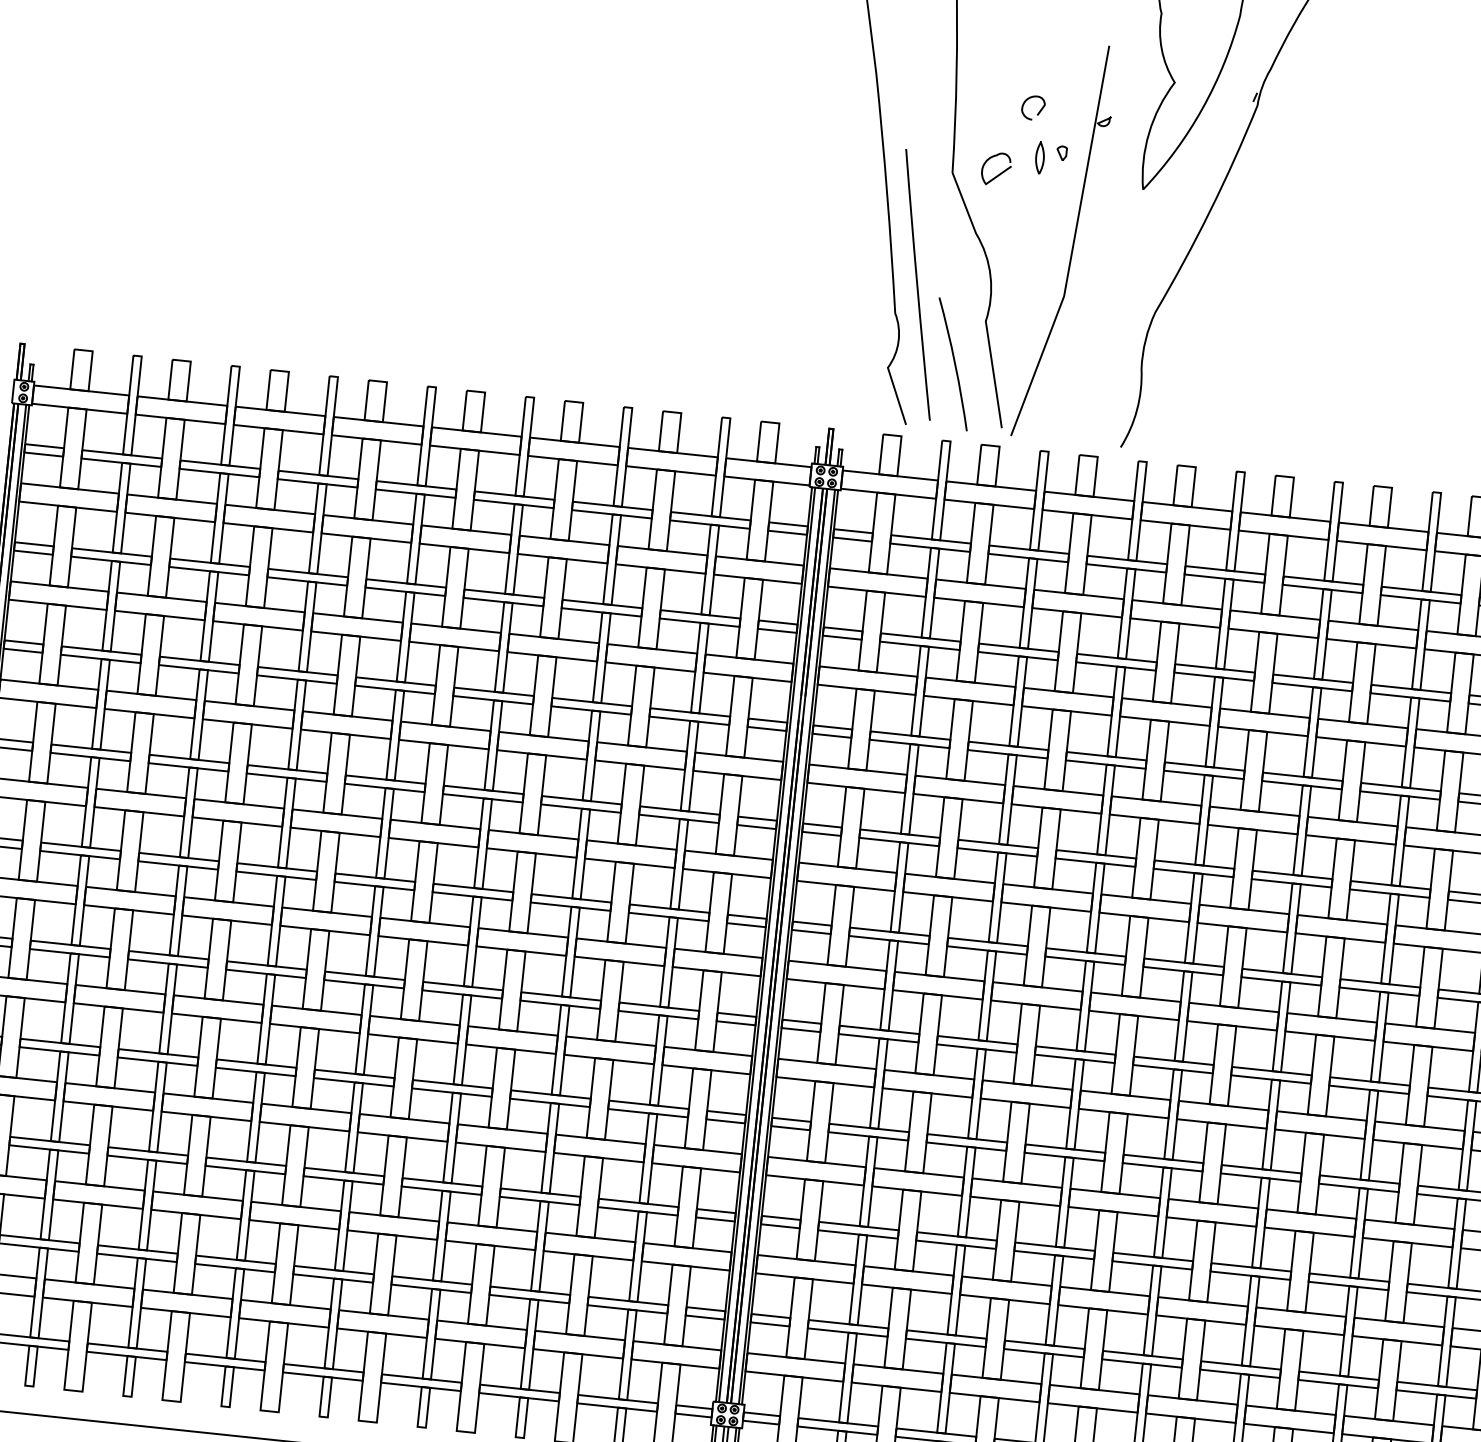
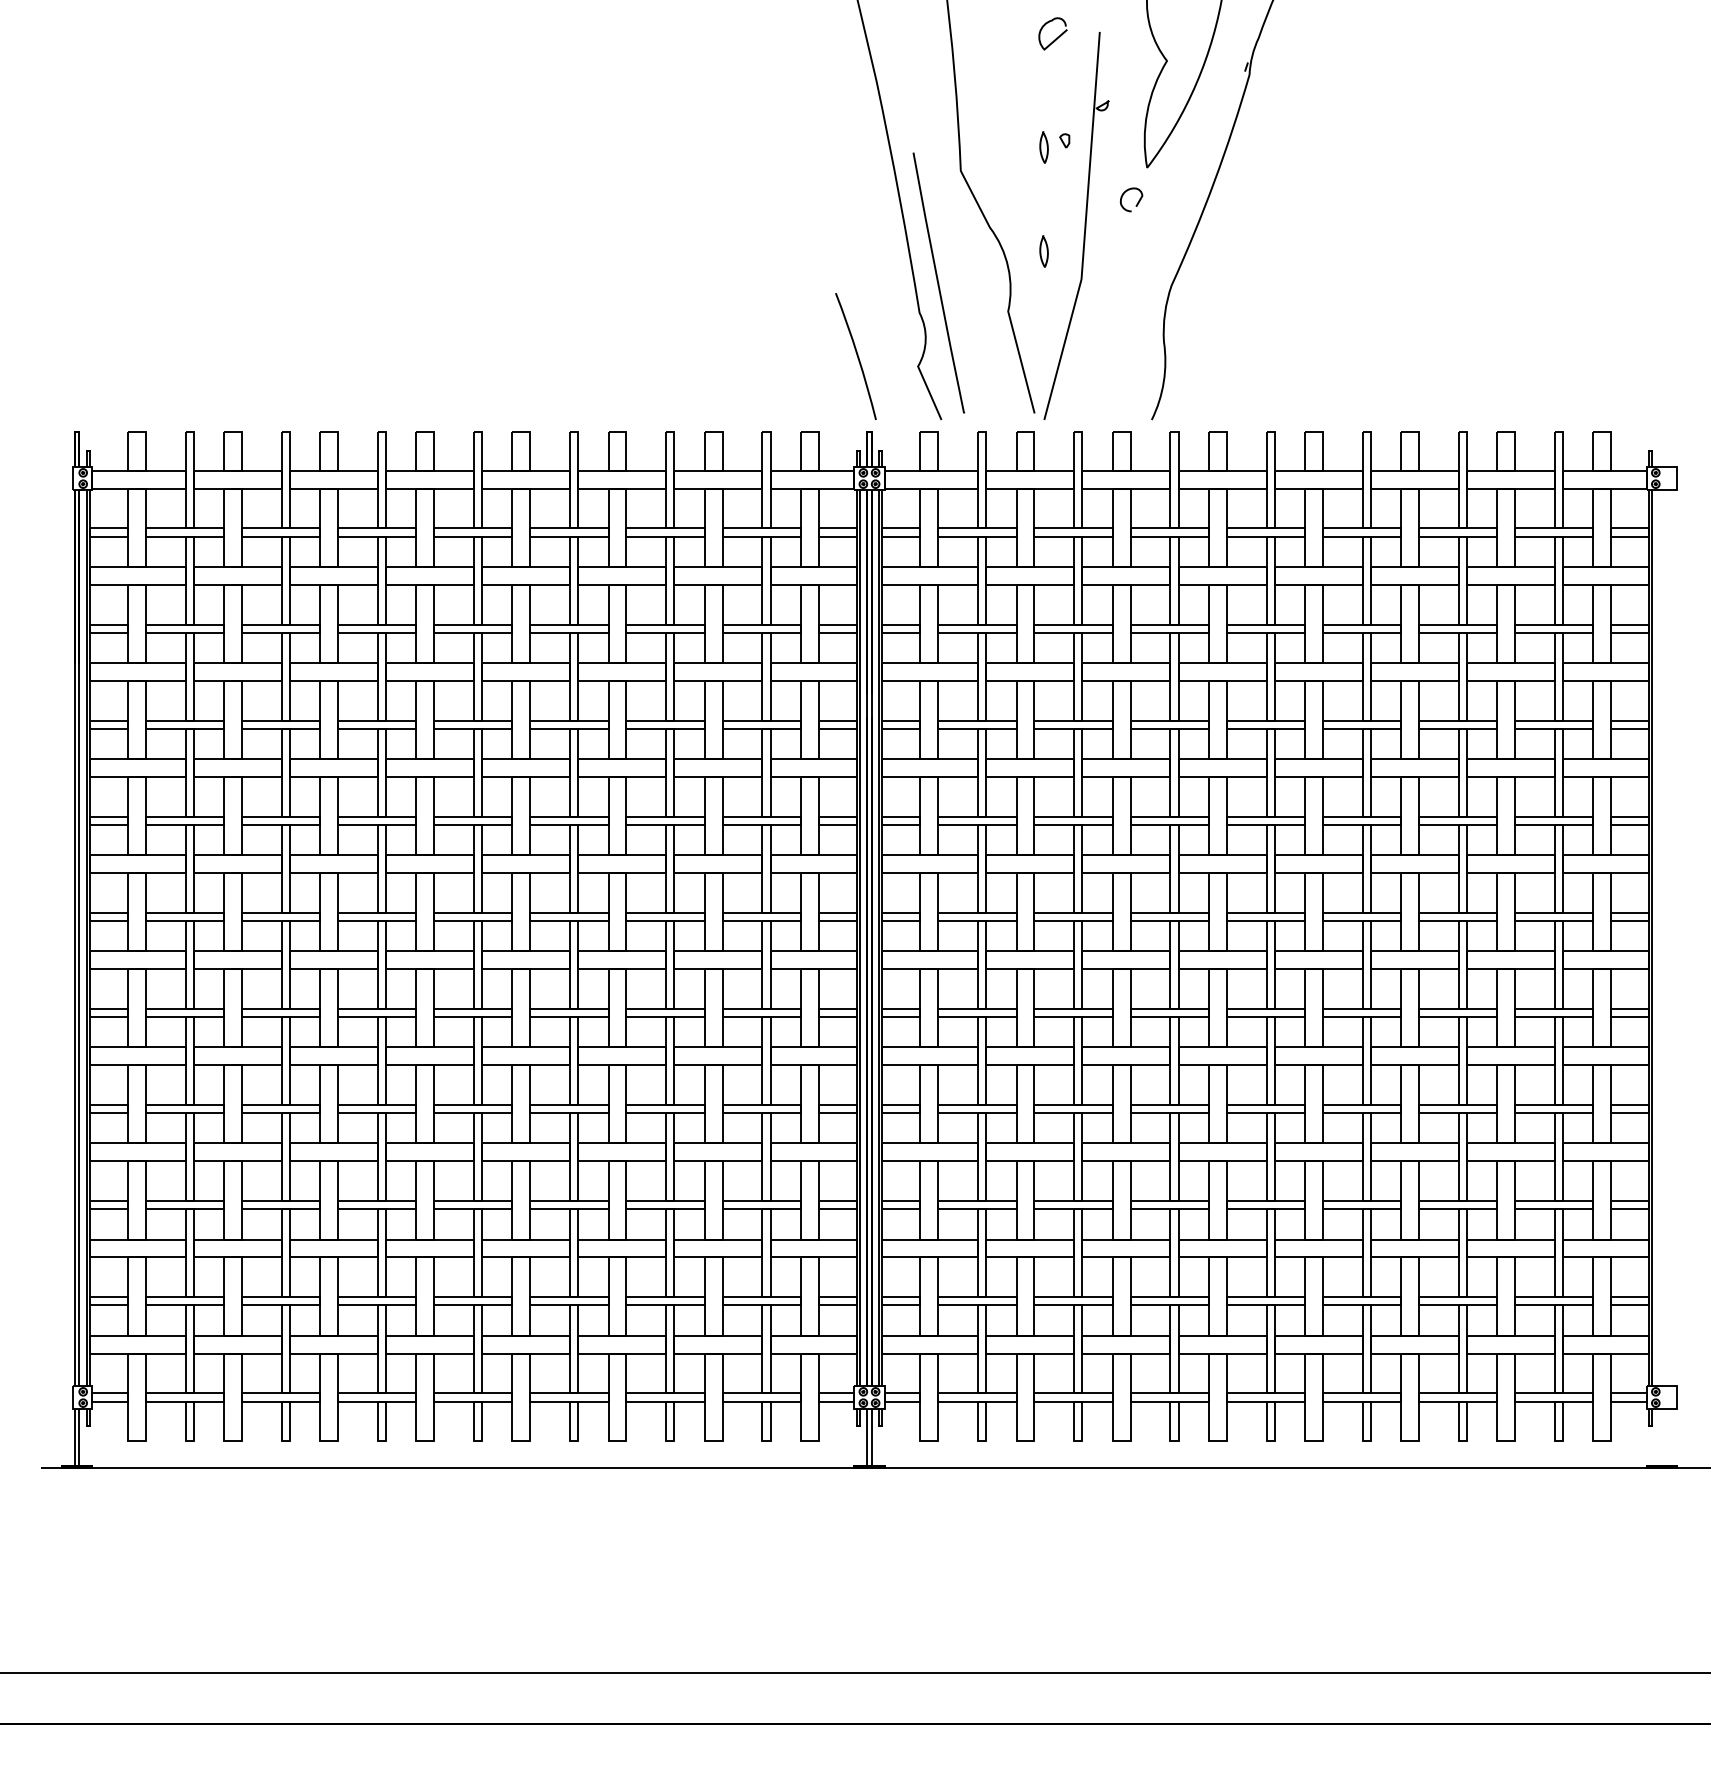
curve: (1039, 111) -> (1137, 202), moved
curve: (999, 173) -> (1056, 37), moved
curve: (1026, 263) -> (1041, 251), added
curve: (953, 363) -> (856, 355), moved

